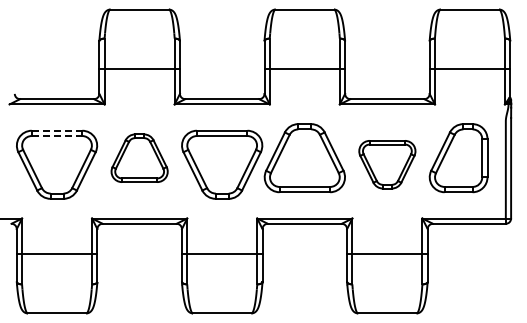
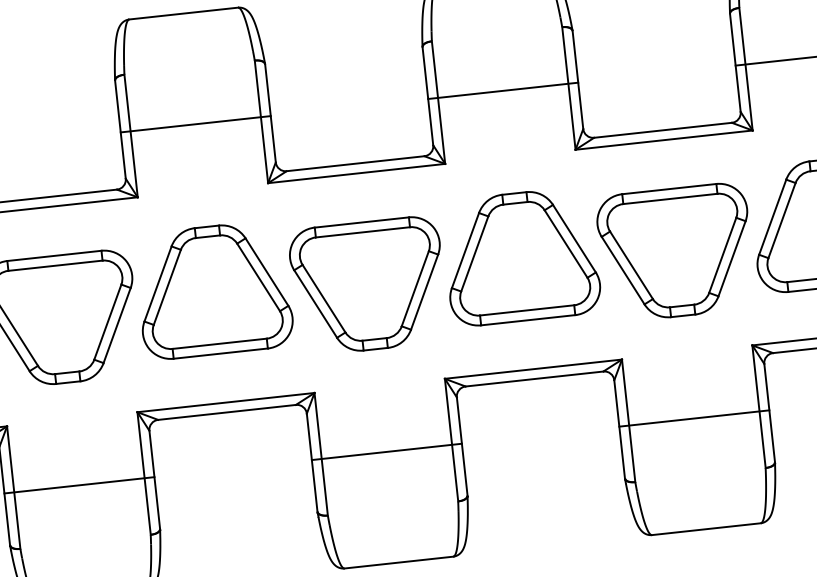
line: (57, 130) -> (55, 255), dashed -> solid
line: (57, 136) -> (56, 266), dashed -> solid
part: (139, 158) -> (213, 290), size x1.43
part: (387, 164) -> (676, 251), size x1.43

